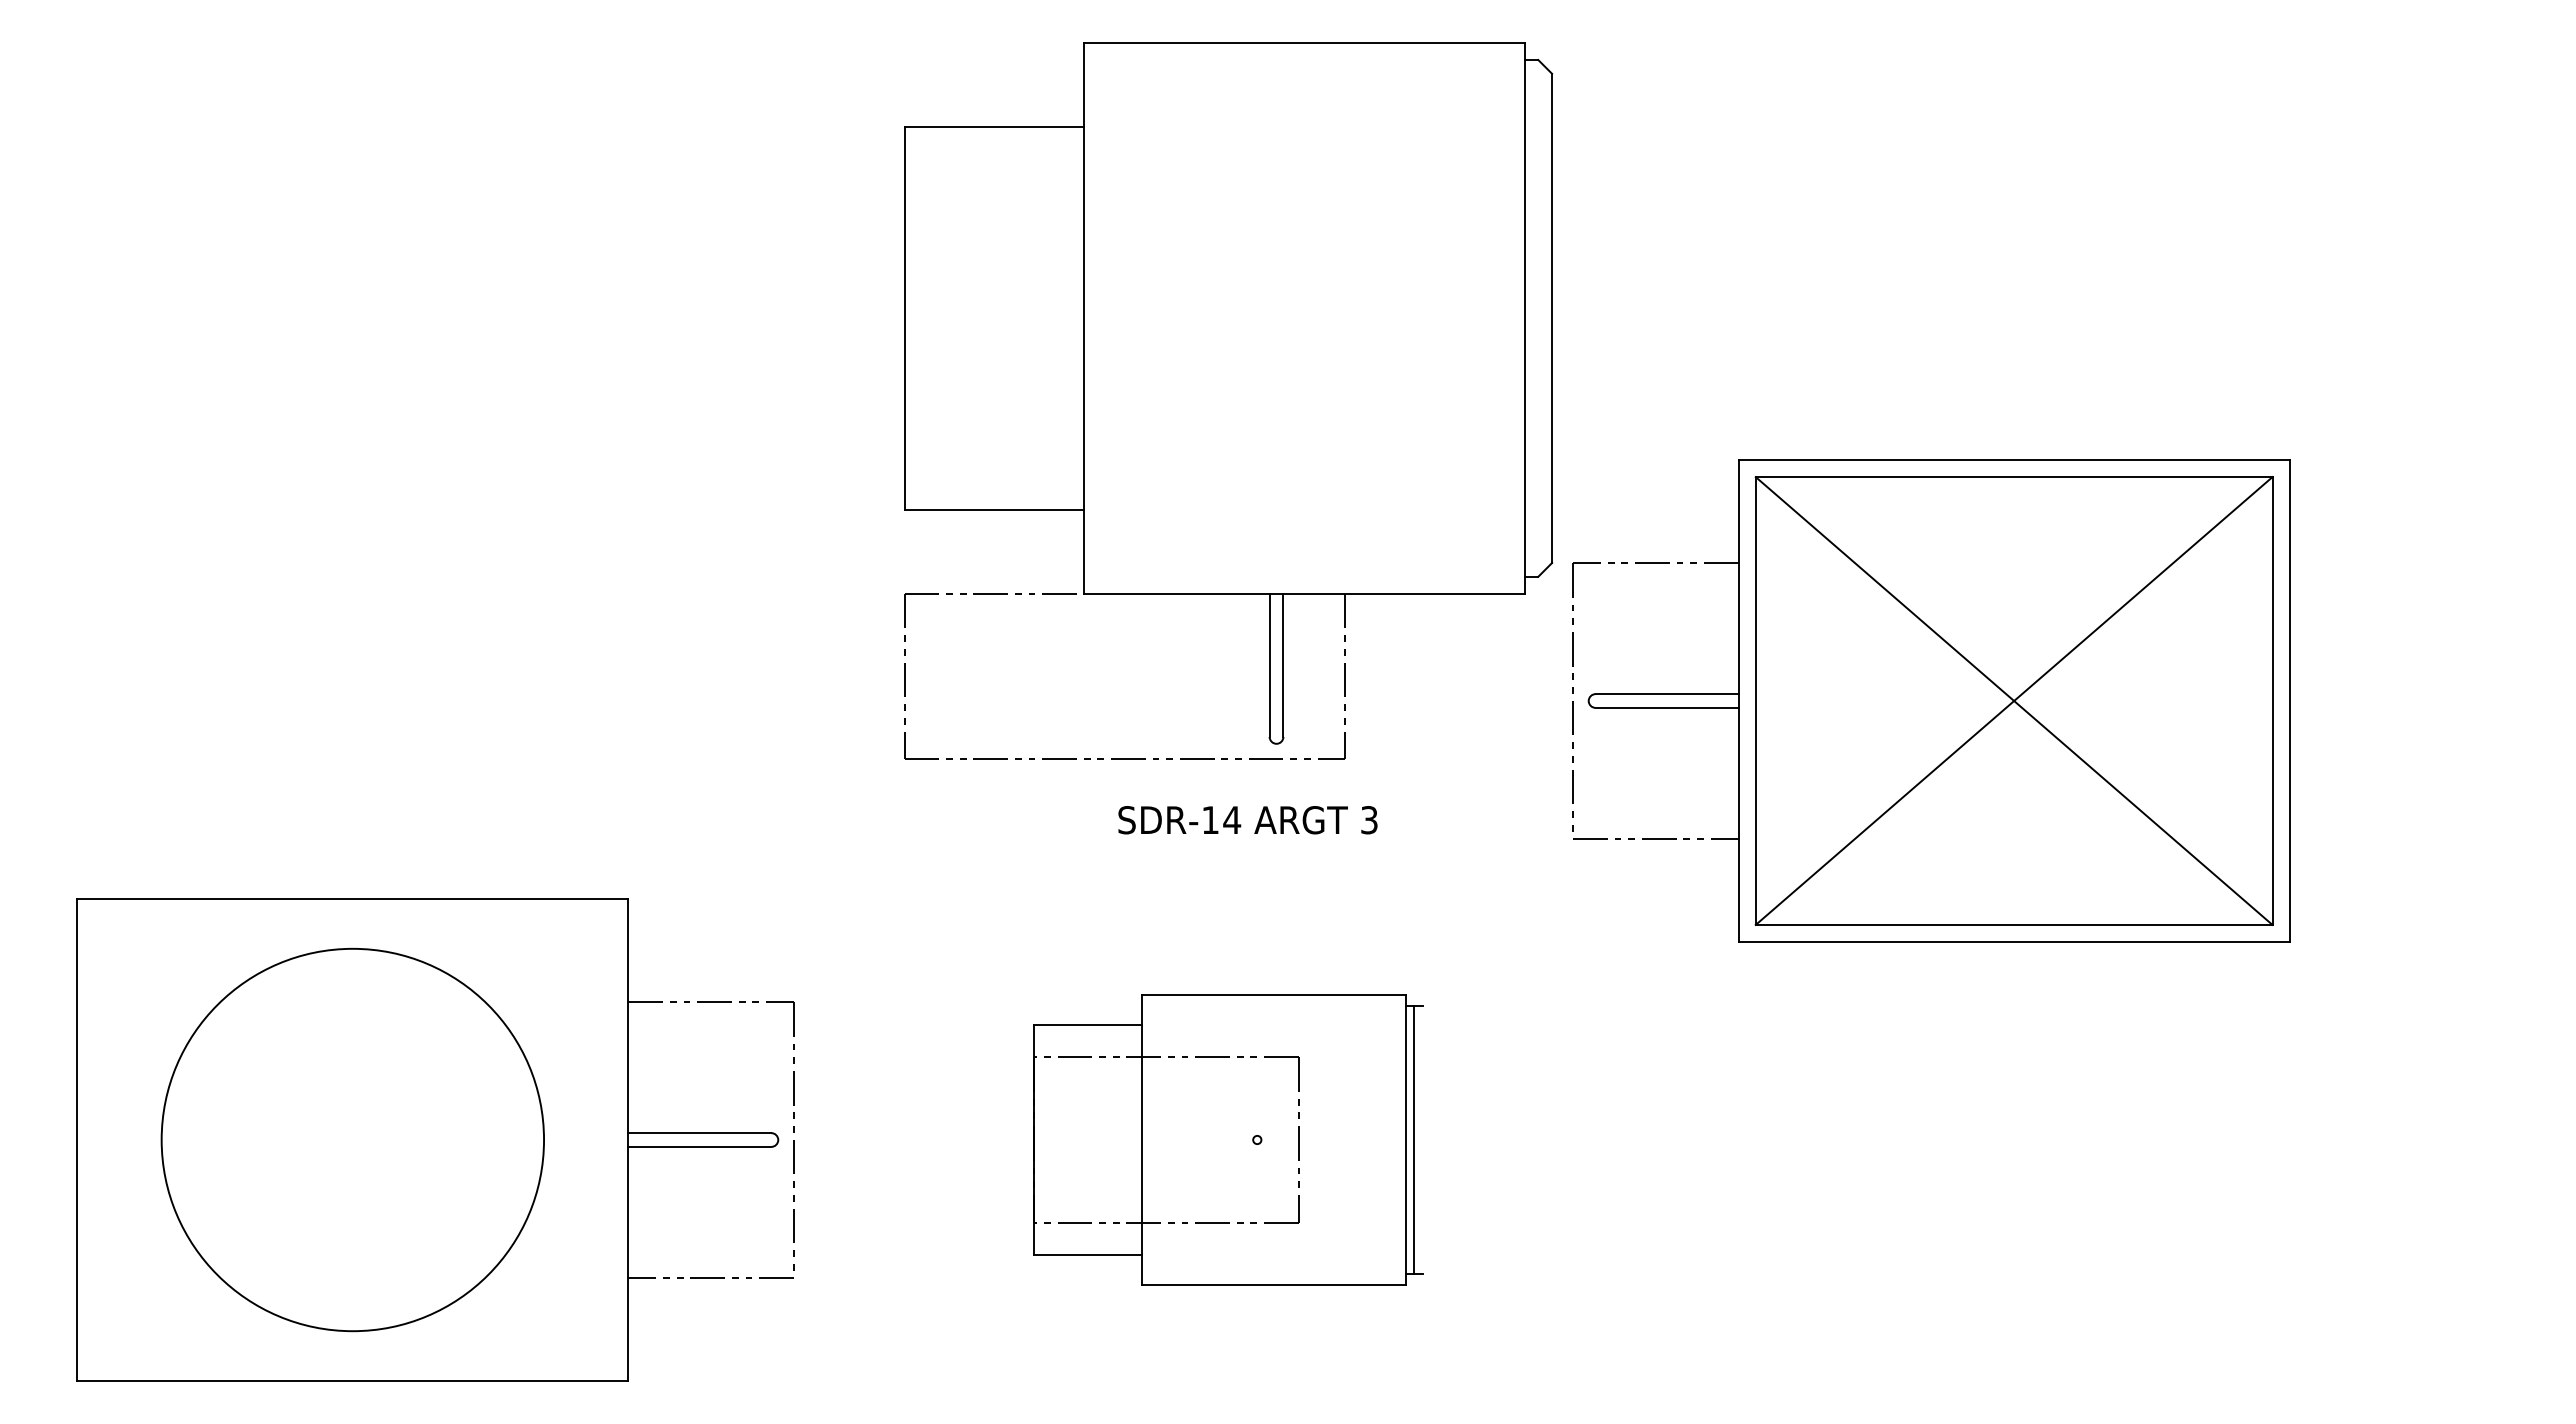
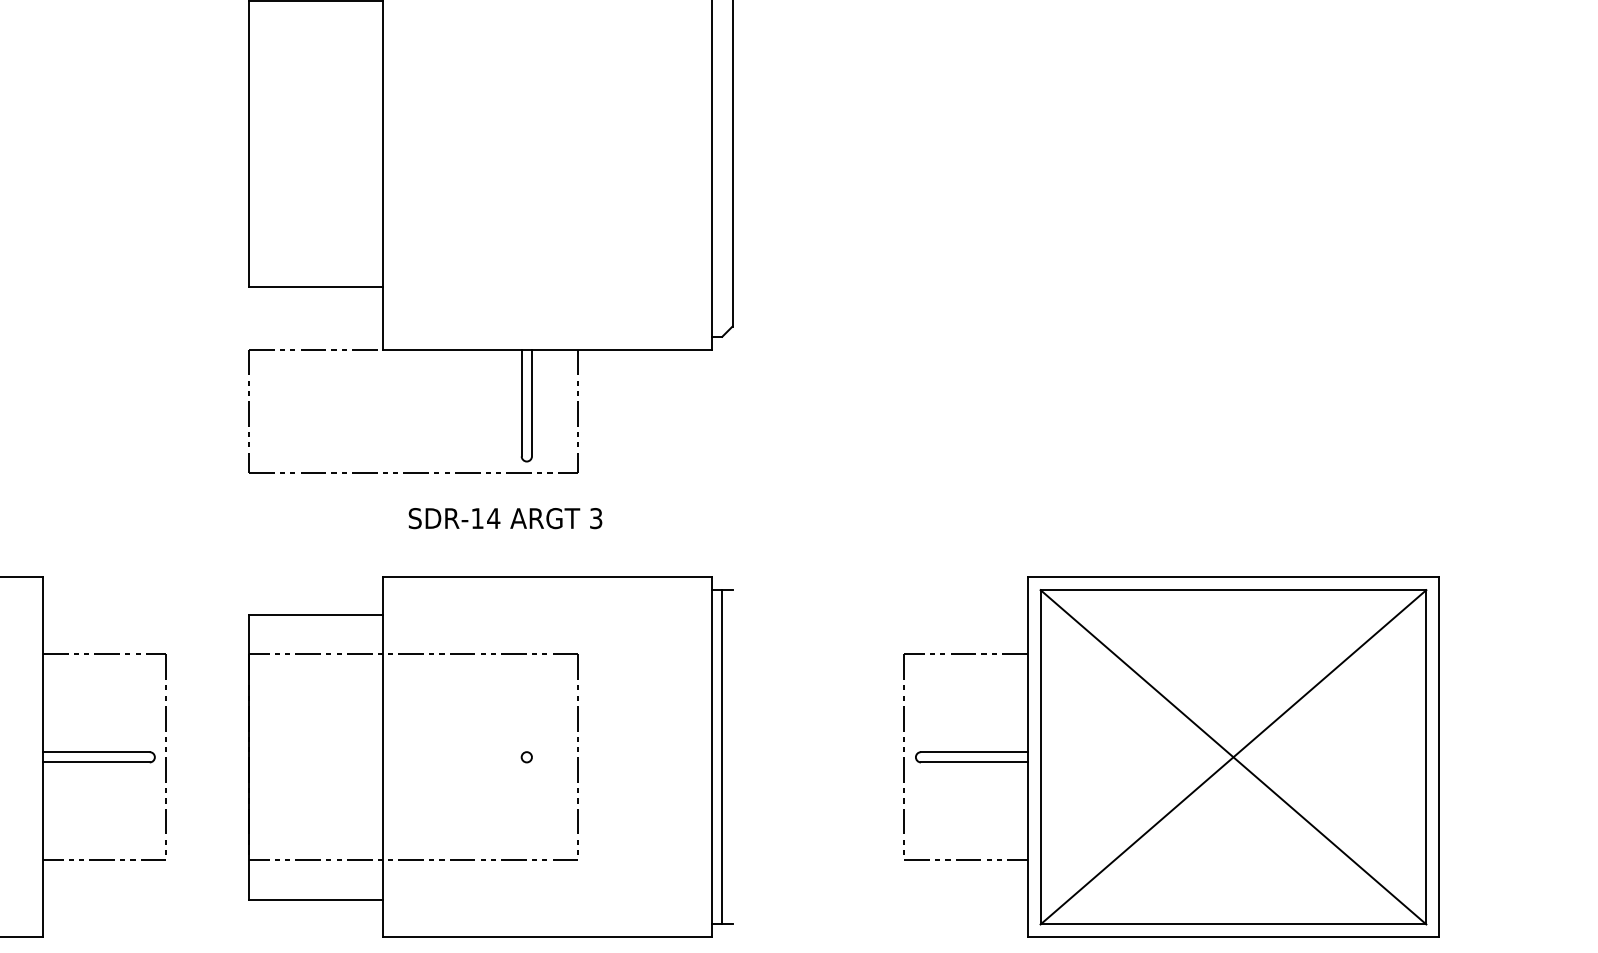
part: (1931, 700) -> (1171, 756), moved
part: (1228, 1139) -> (490, 756), size x1.67

